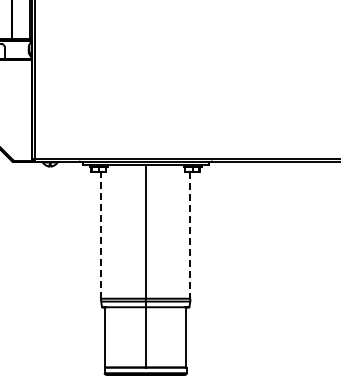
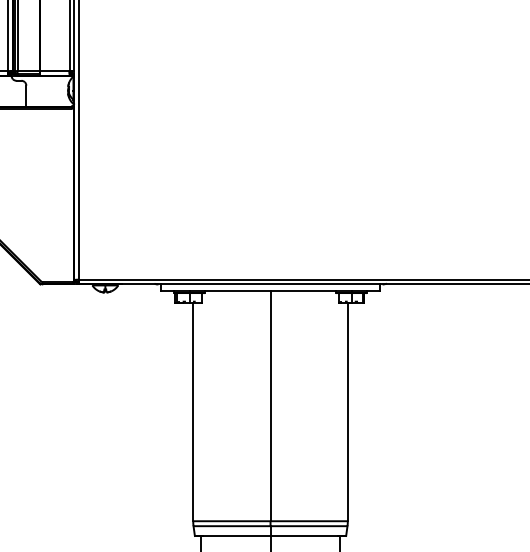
line: (101, 235) -> (194, 411), dashed -> solid
line: (190, 236) -> (347, 413), dashed -> solid

